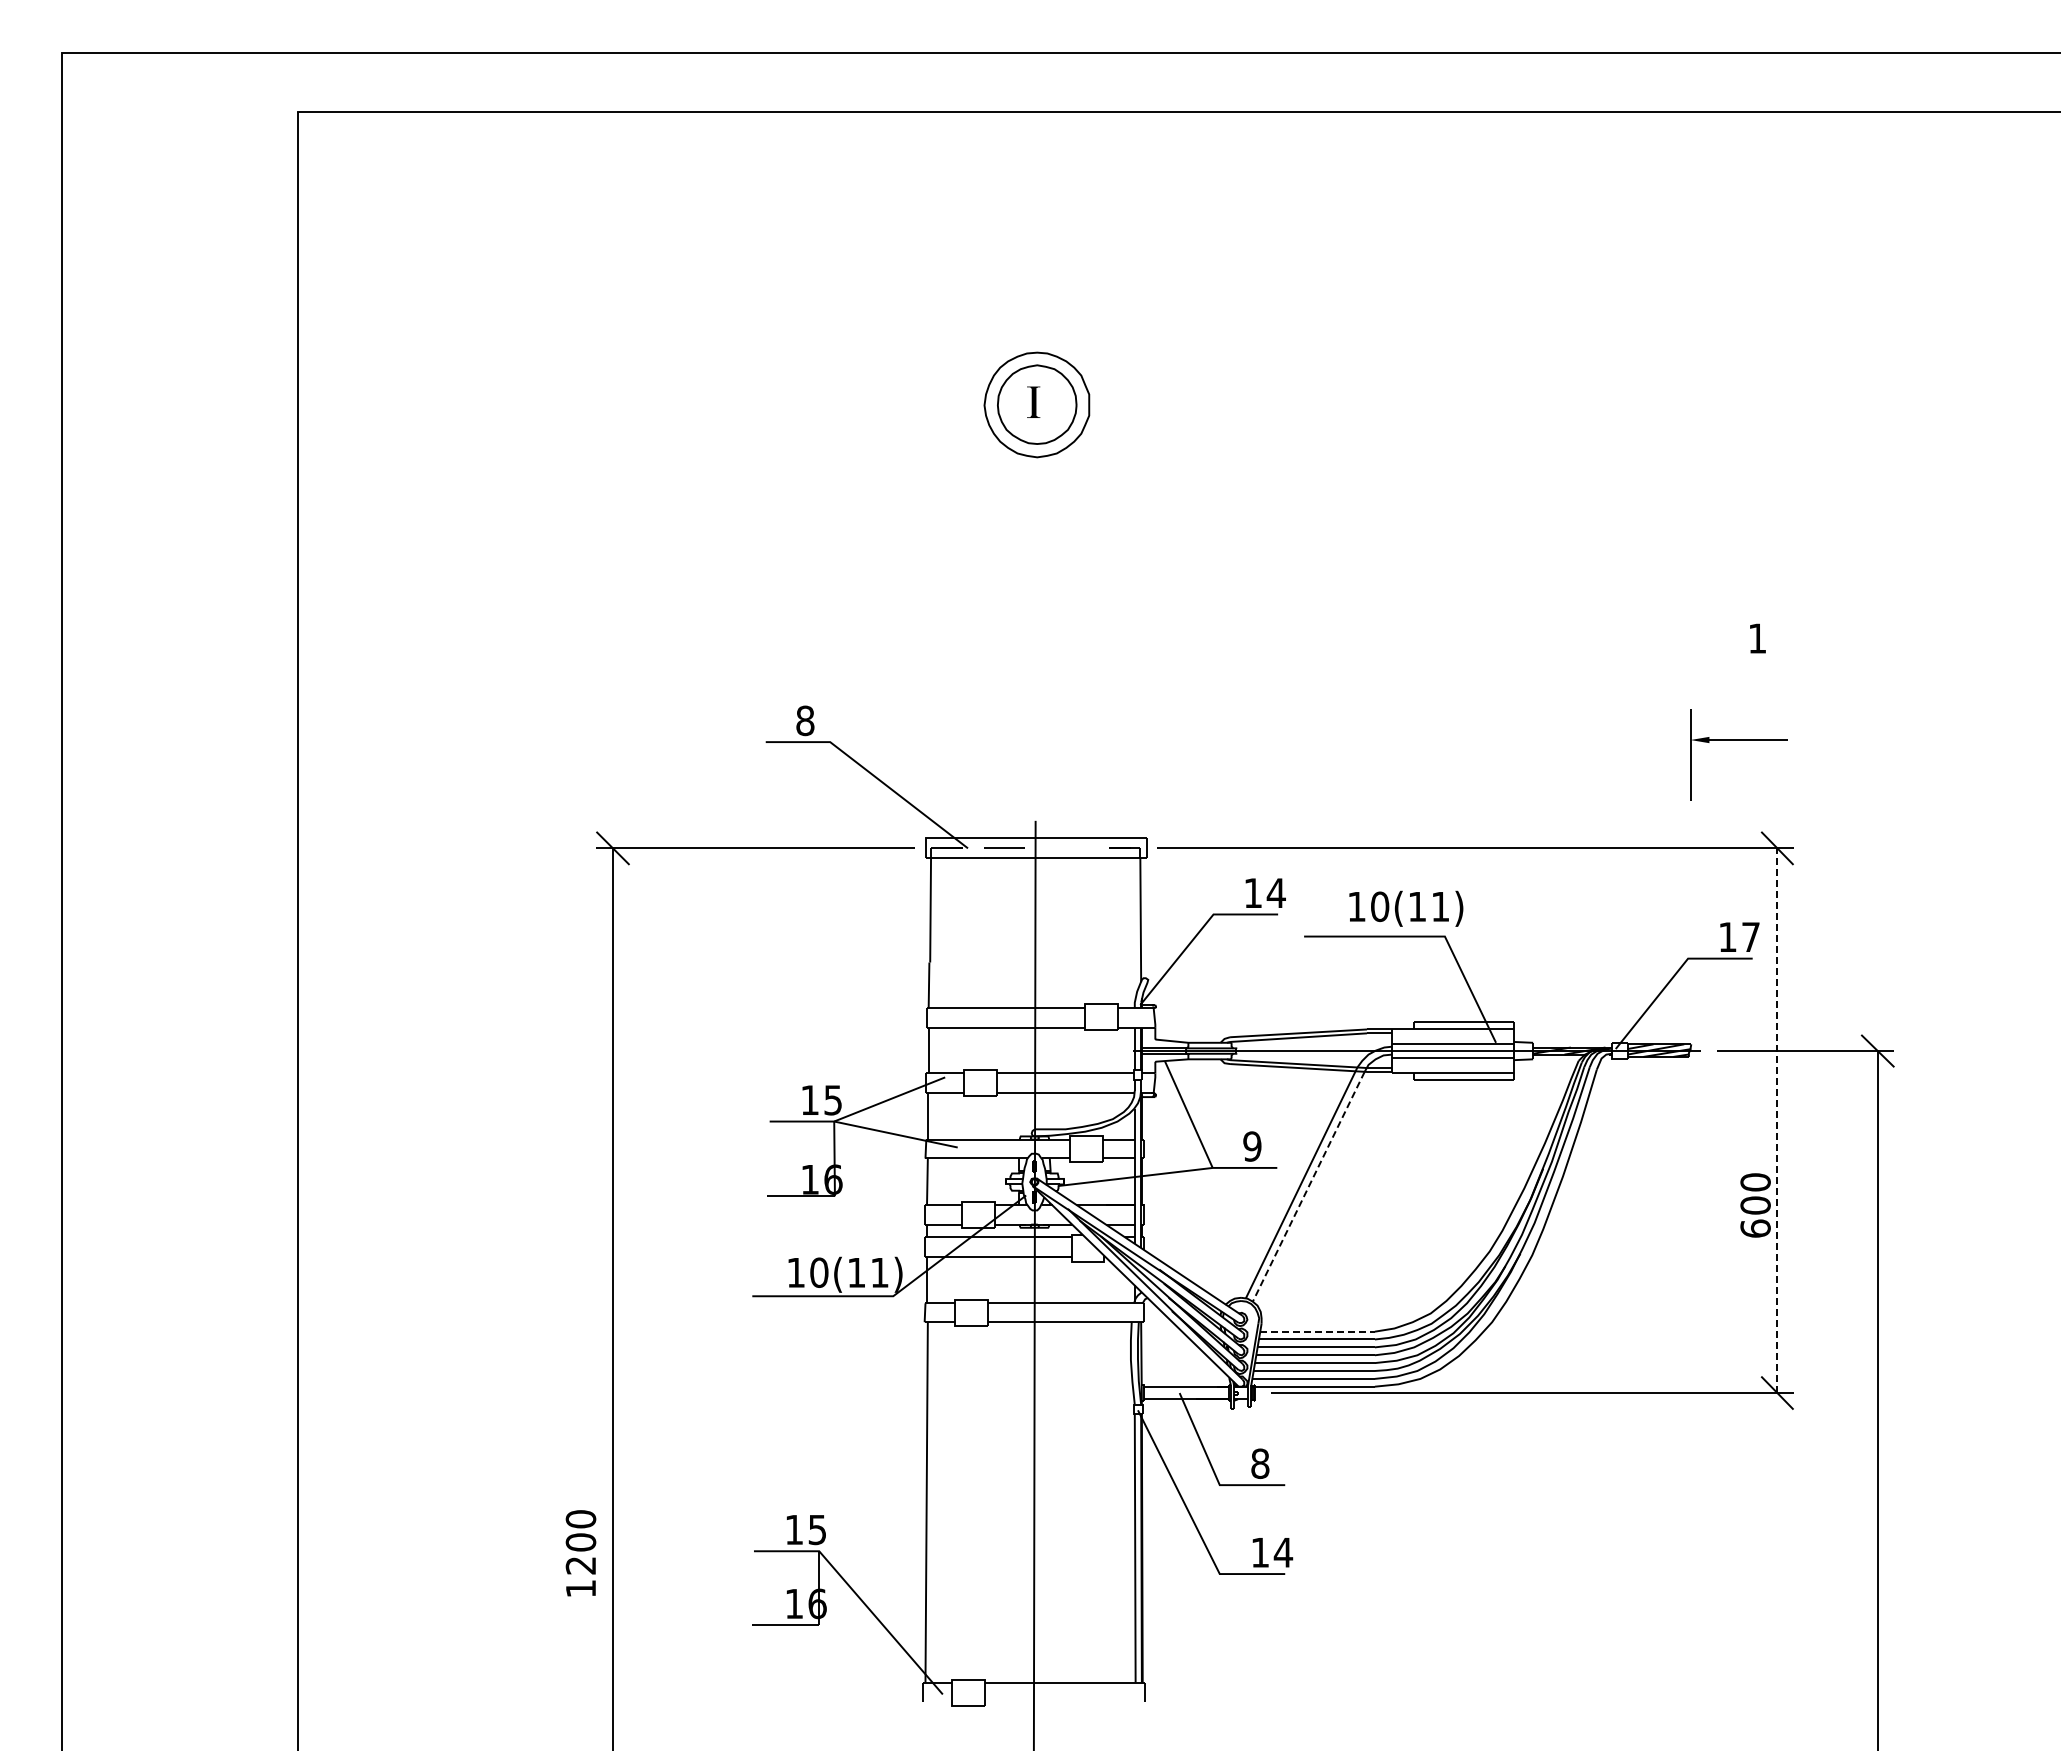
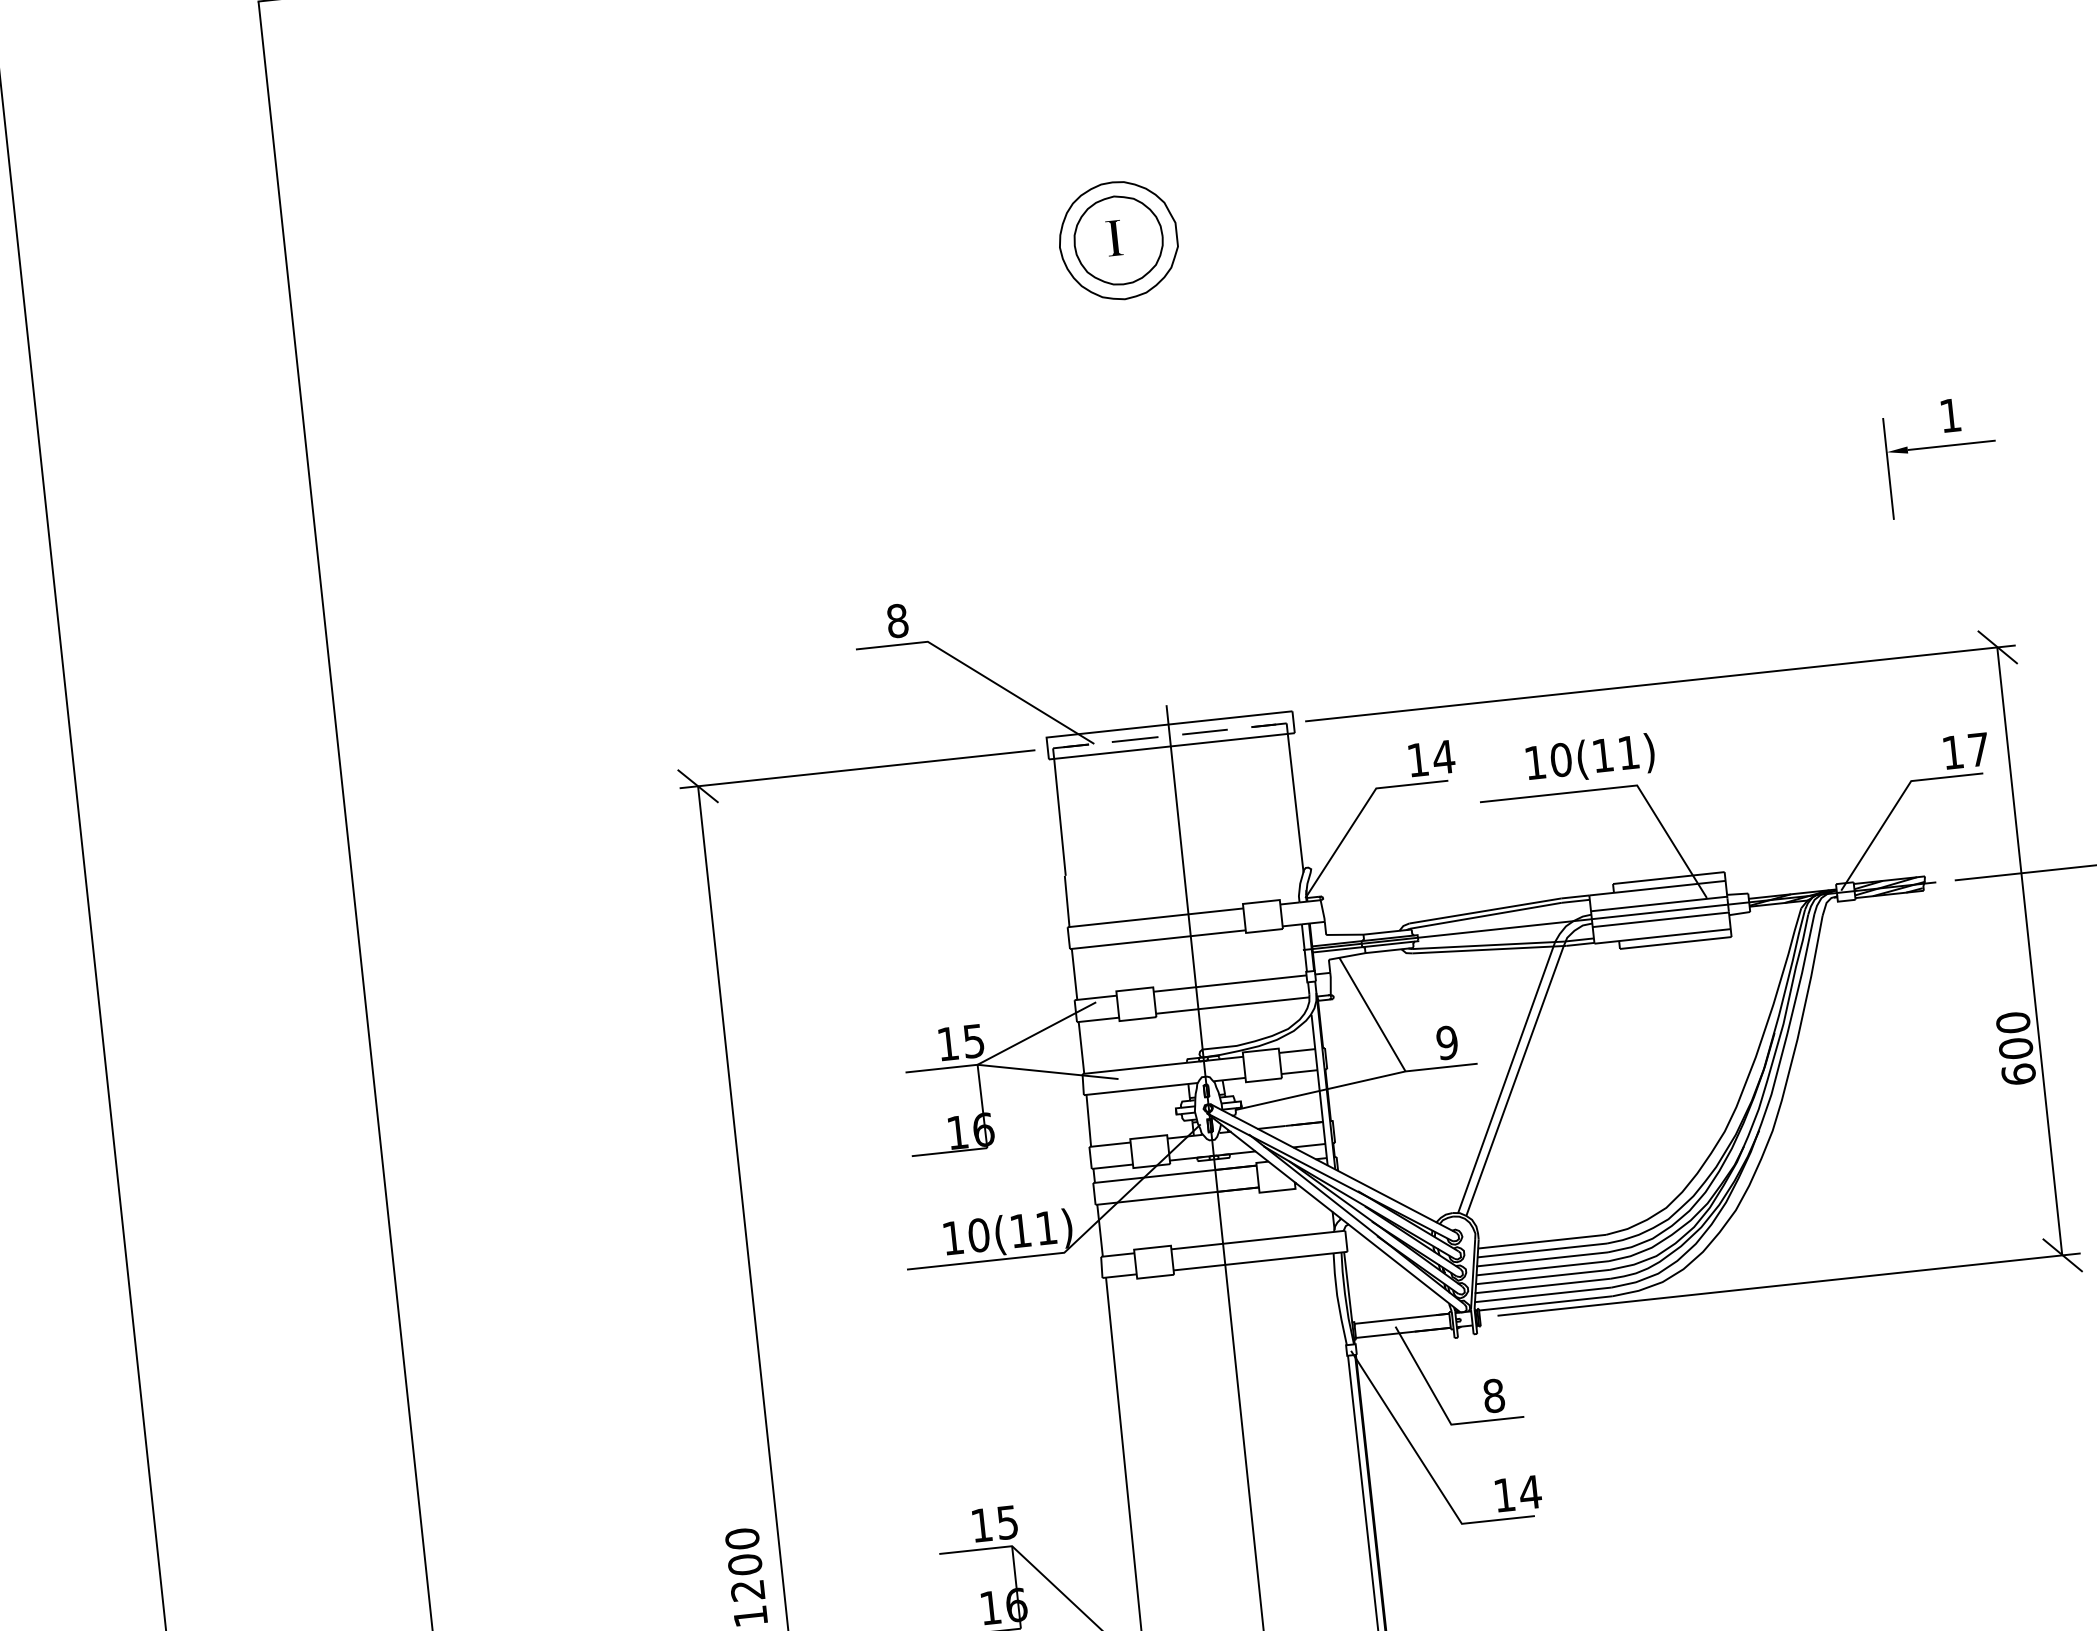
part: (1738, 740) -> (1940, 447), moved
line: (1067, 847) -> (1205, 731), added
line: (1777, 1120) -> (2030, 951), dashed -> solid
line: (1308, 1186) -> (1514, 1080), dashed -> solid
line: (1317, 1331) -> (1542, 1241), dashed -> solid

